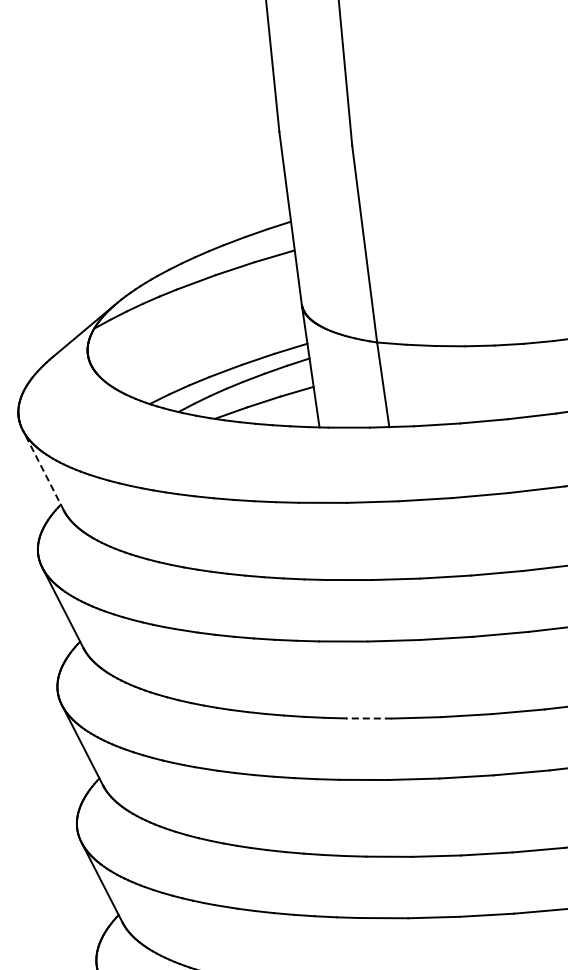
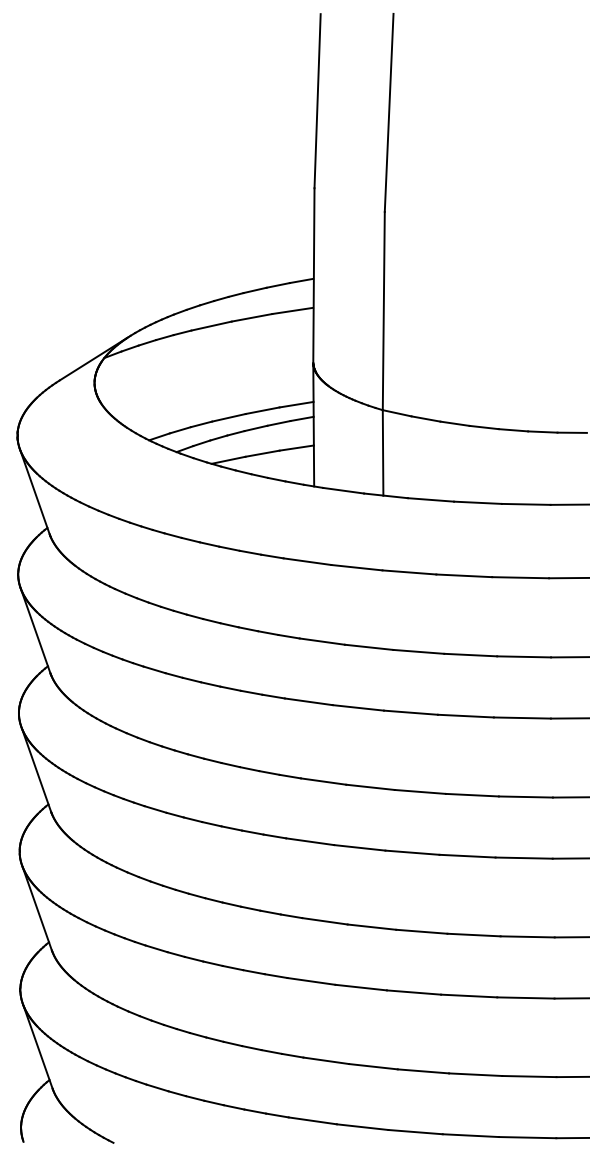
line: (43, 470) -> (34, 491), dashed -> solid
line: (368, 718) -> (323, 781), dashed -> solid

